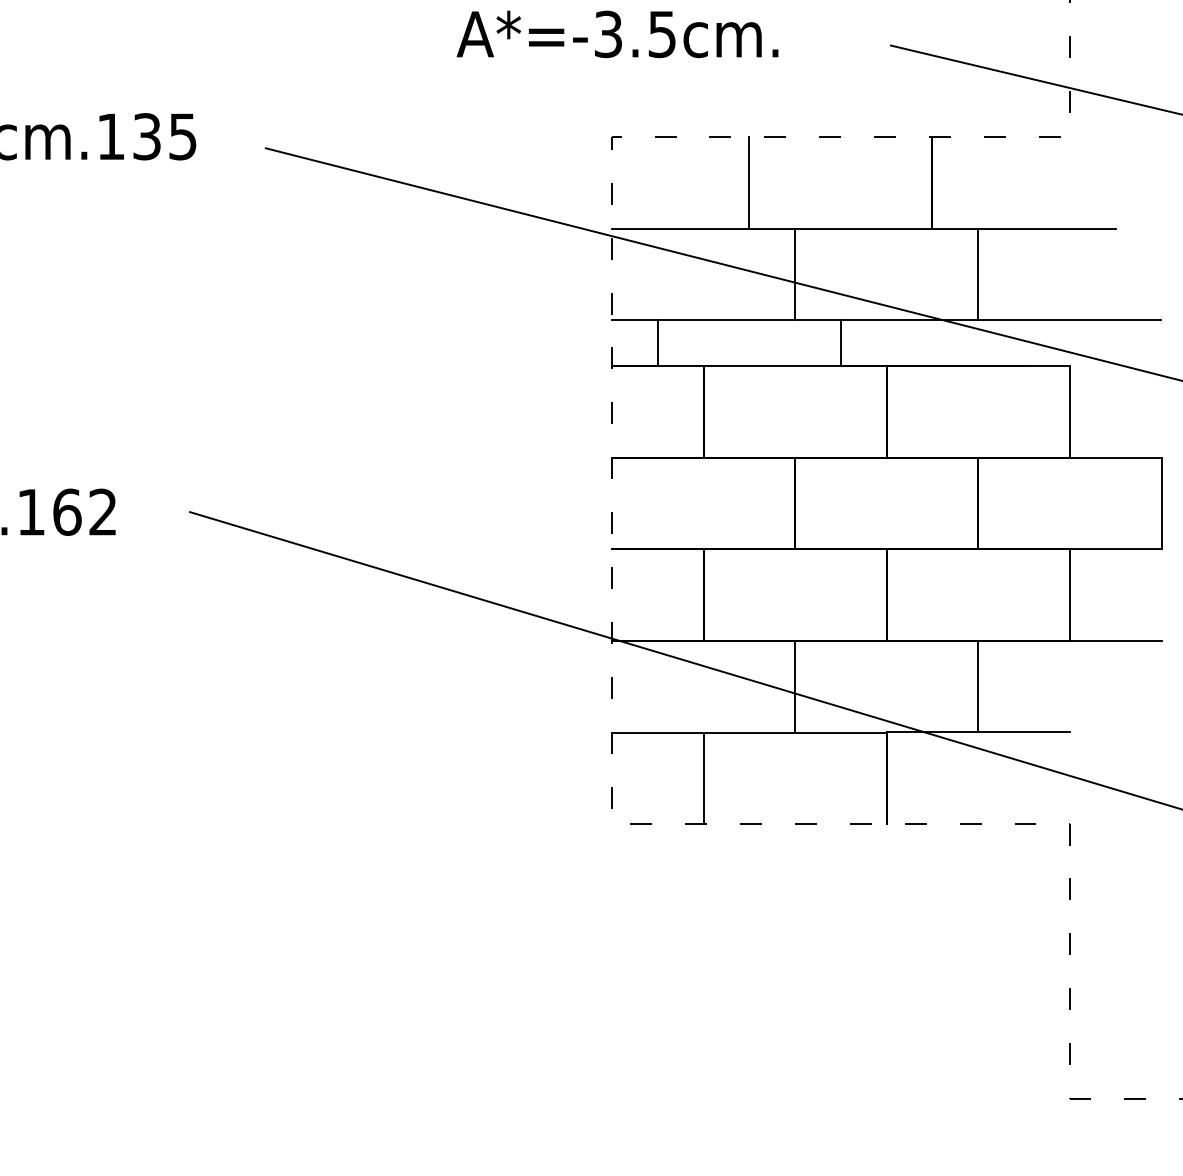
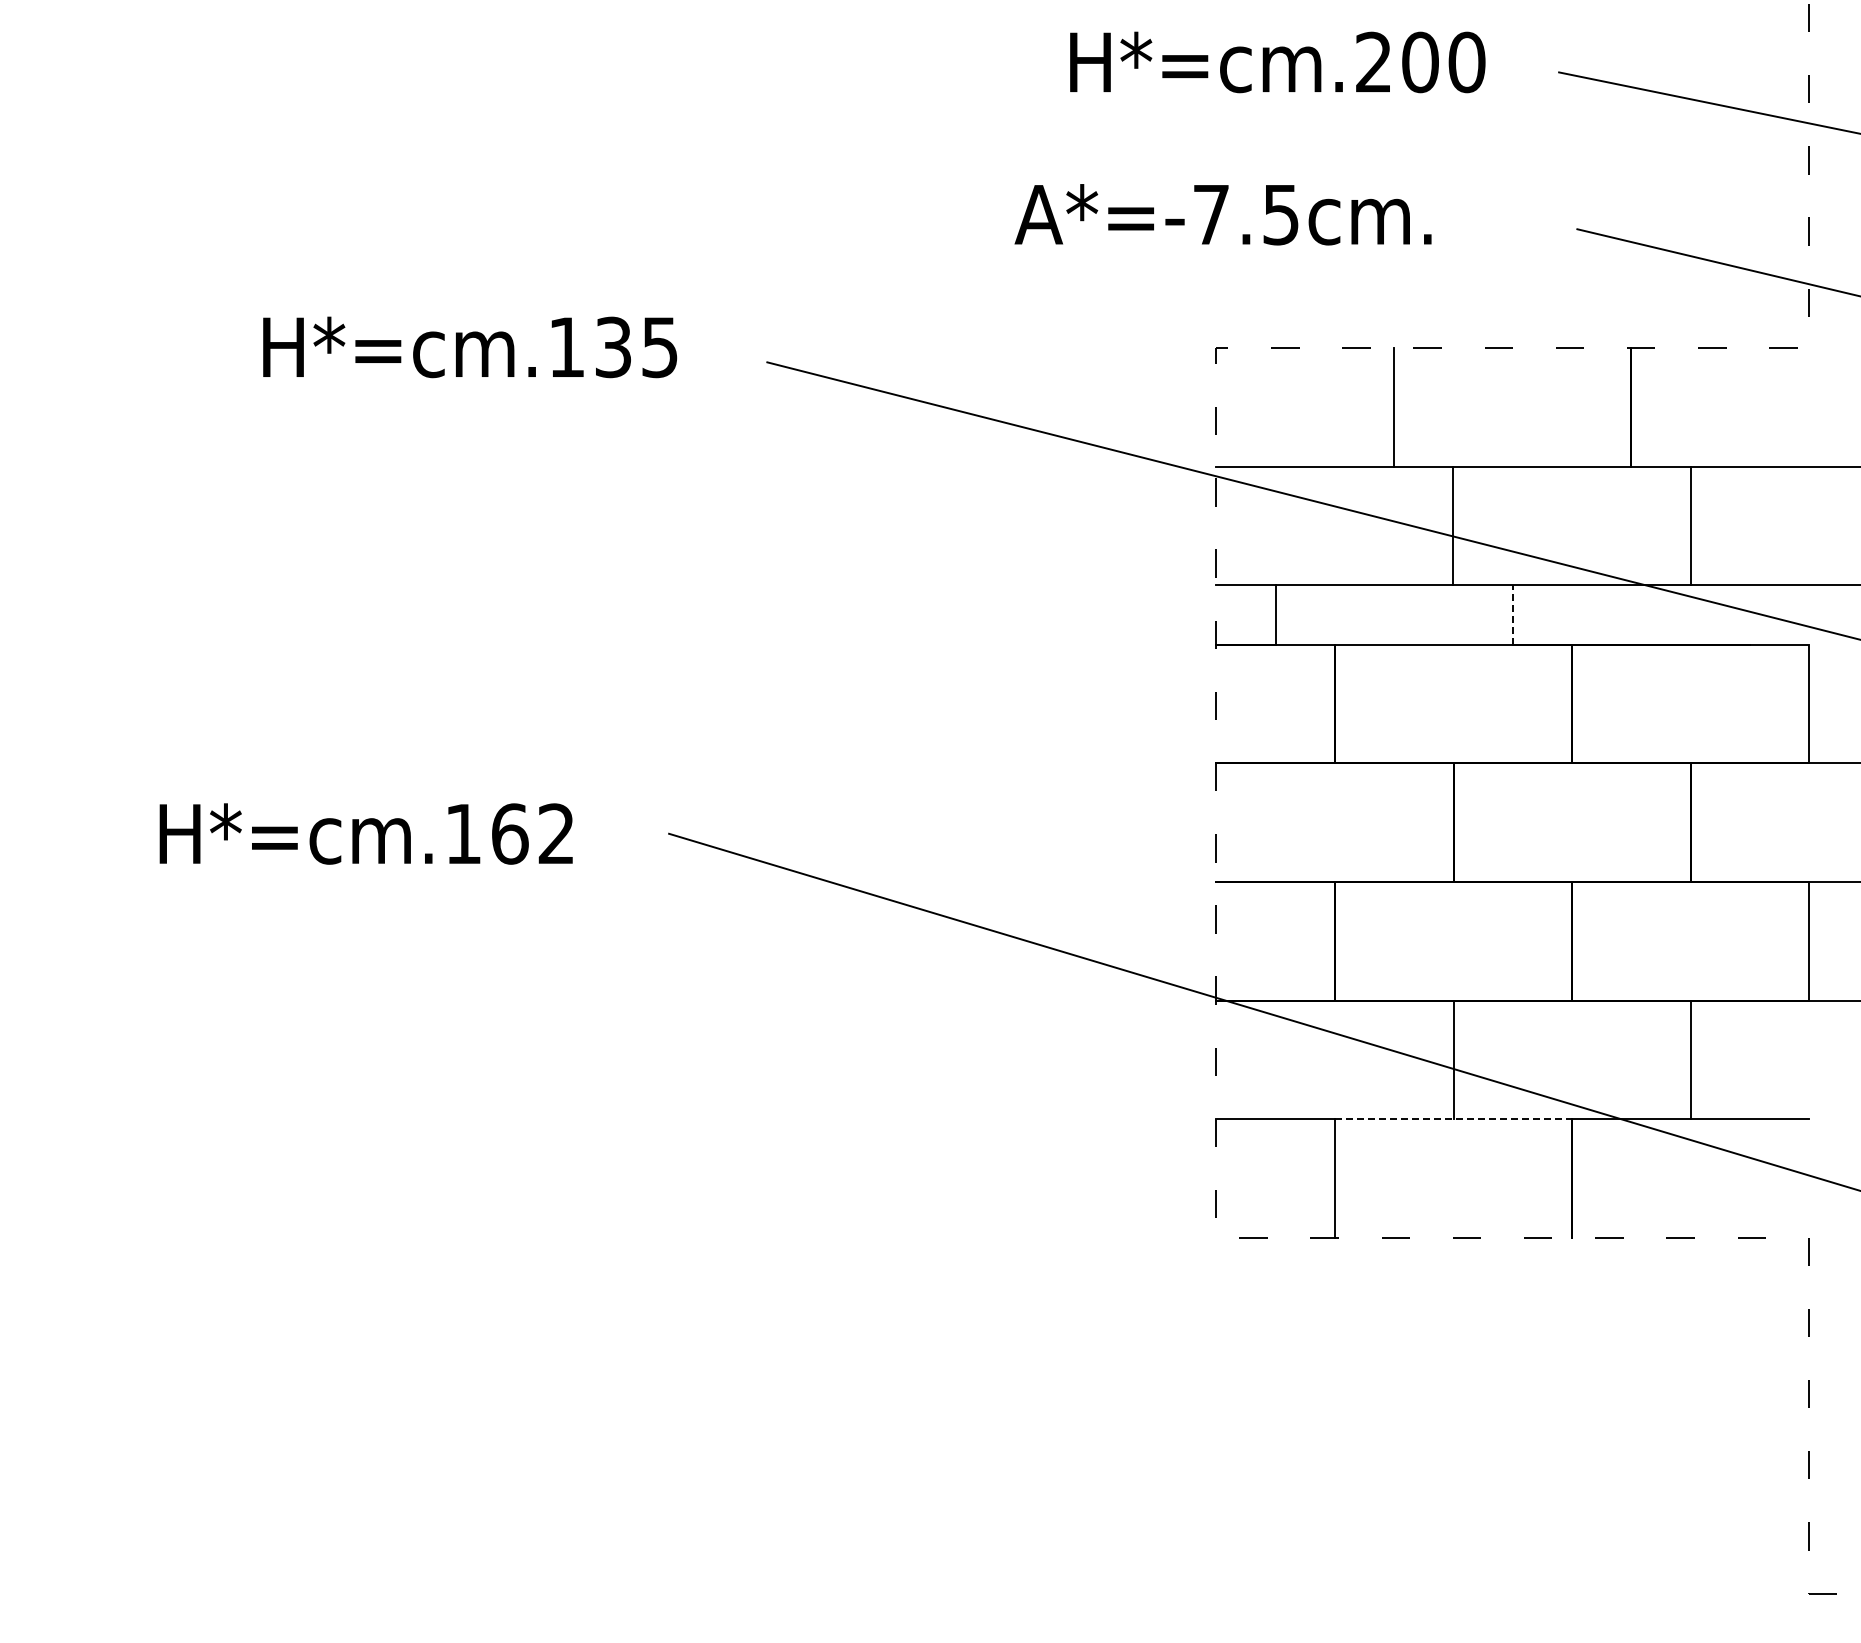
text: (607, 34) -> (1210, 214), A*=-3.5cm. -> A*=-7.5cm.
line: (840, 343) -> (1512, 615), solid -> dashed
line: (795, 732) -> (1453, 1119), solid -> dashed

